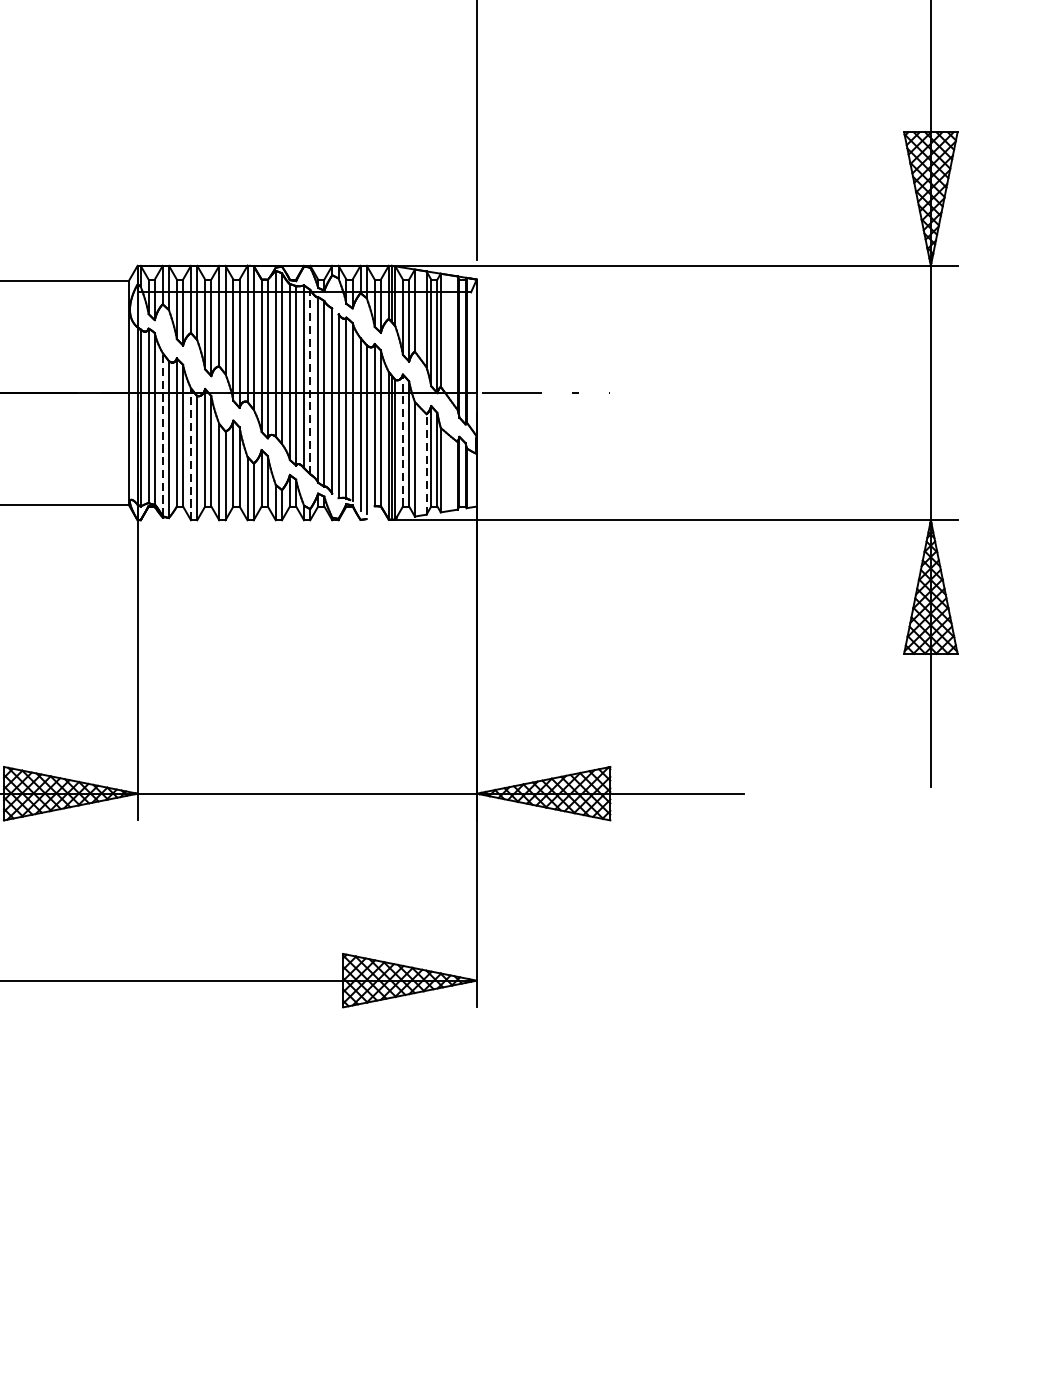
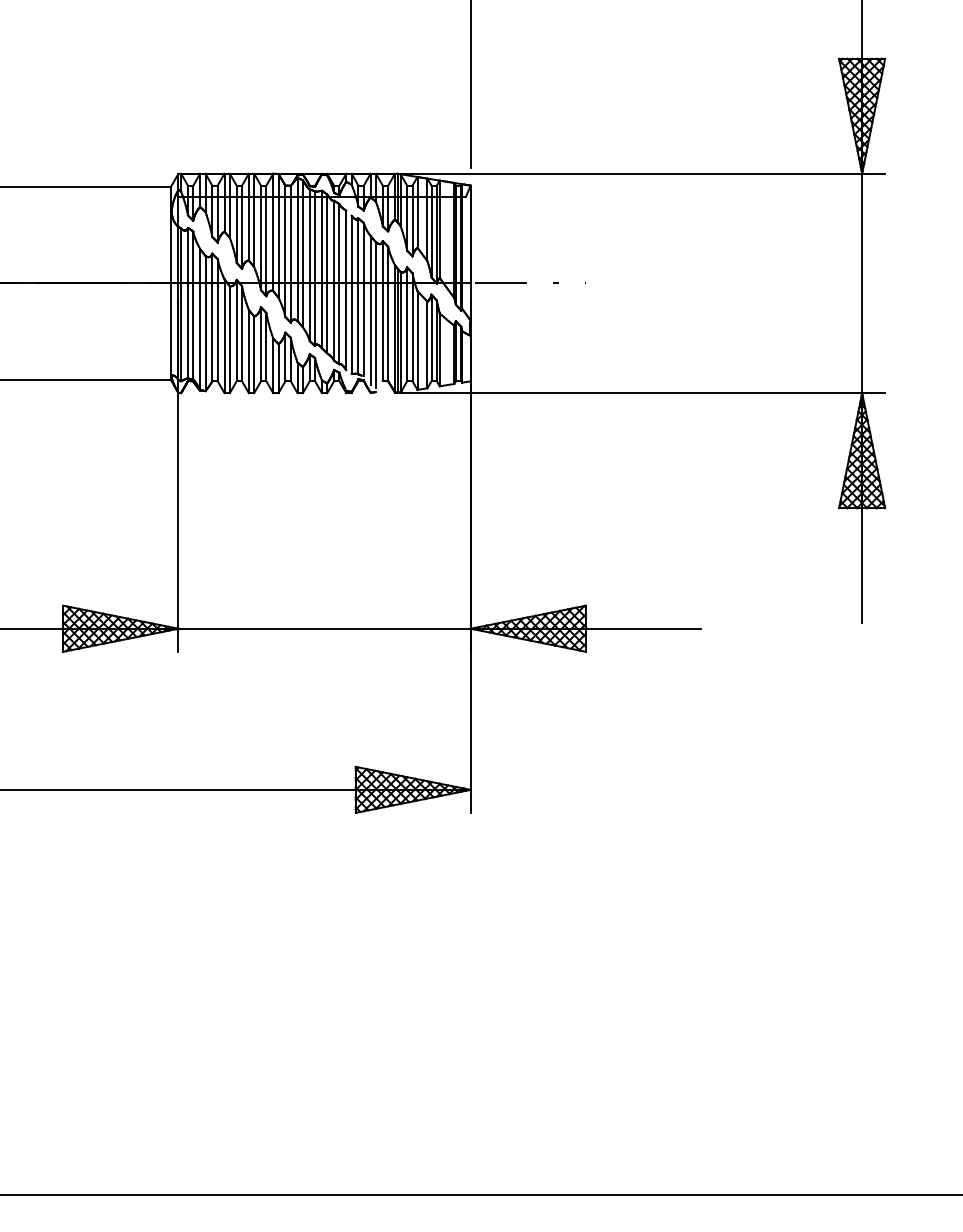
line: (310, 381) -> (327, 273), dashed -> solid
line: (163, 433) -> (200, 318), dashed -> solid
line: (403, 440) -> (407, 324), dashed -> solid
line: (190, 454) -> (224, 336), dashed -> solid
line: (426, 463) -> (427, 344), dashed -> solid

